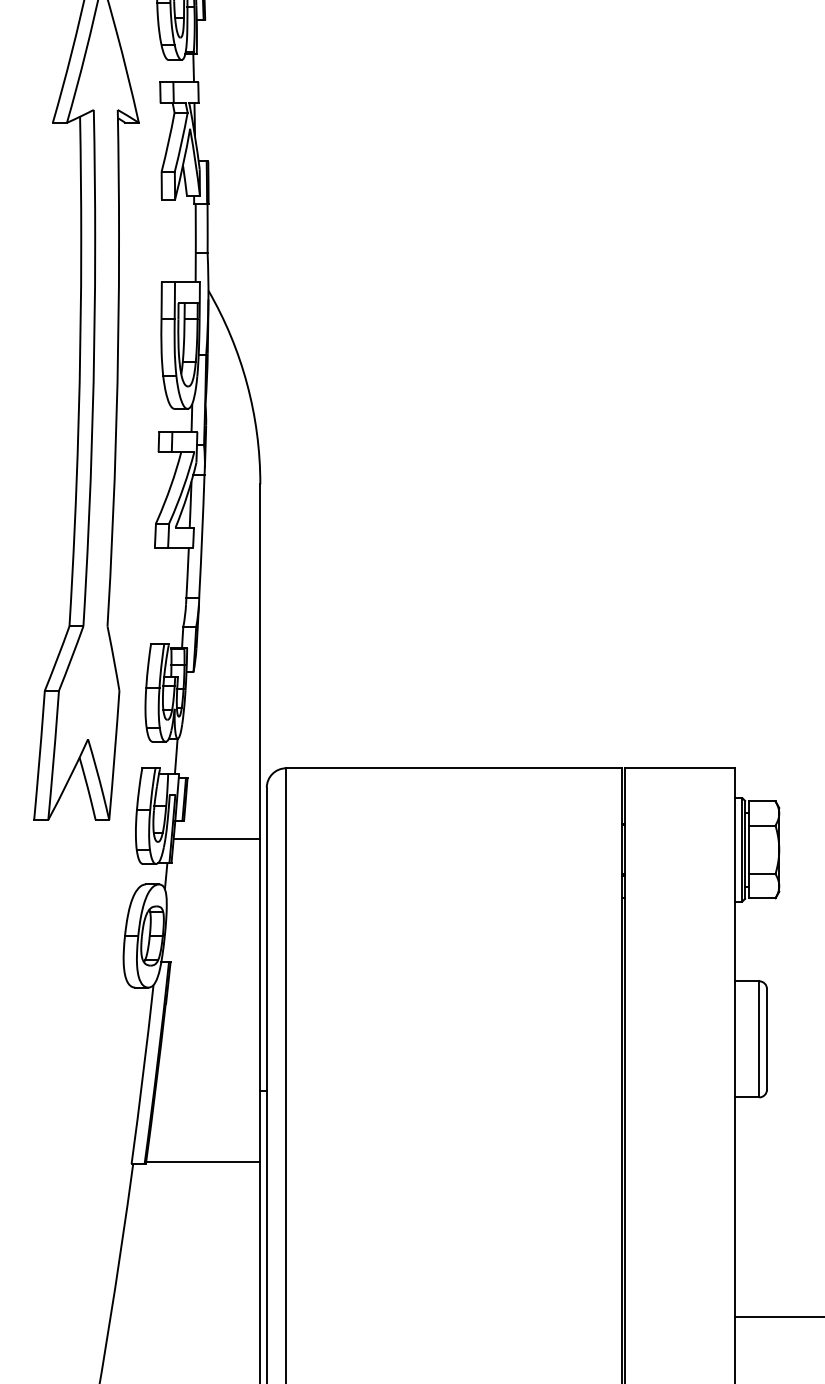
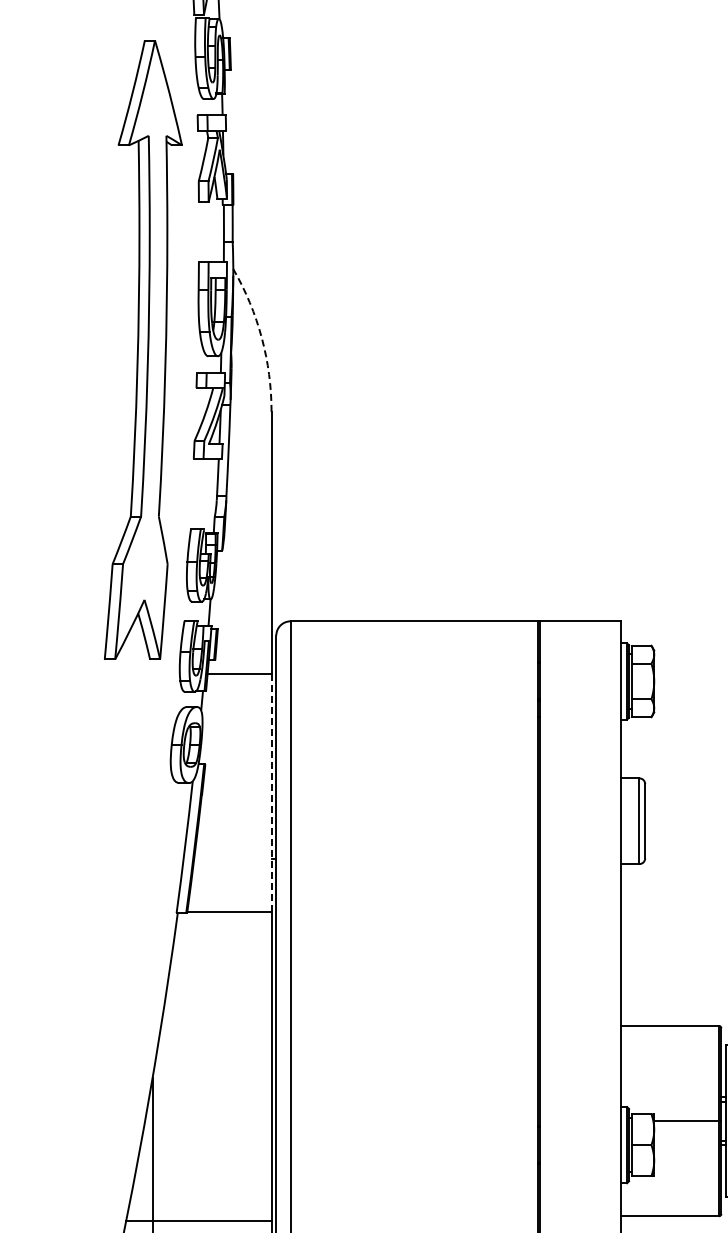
arc: (246, 384) -> (261, 338), solid -> dashed
line: (260, 1000) -> (271, 792), solid -> dashed

